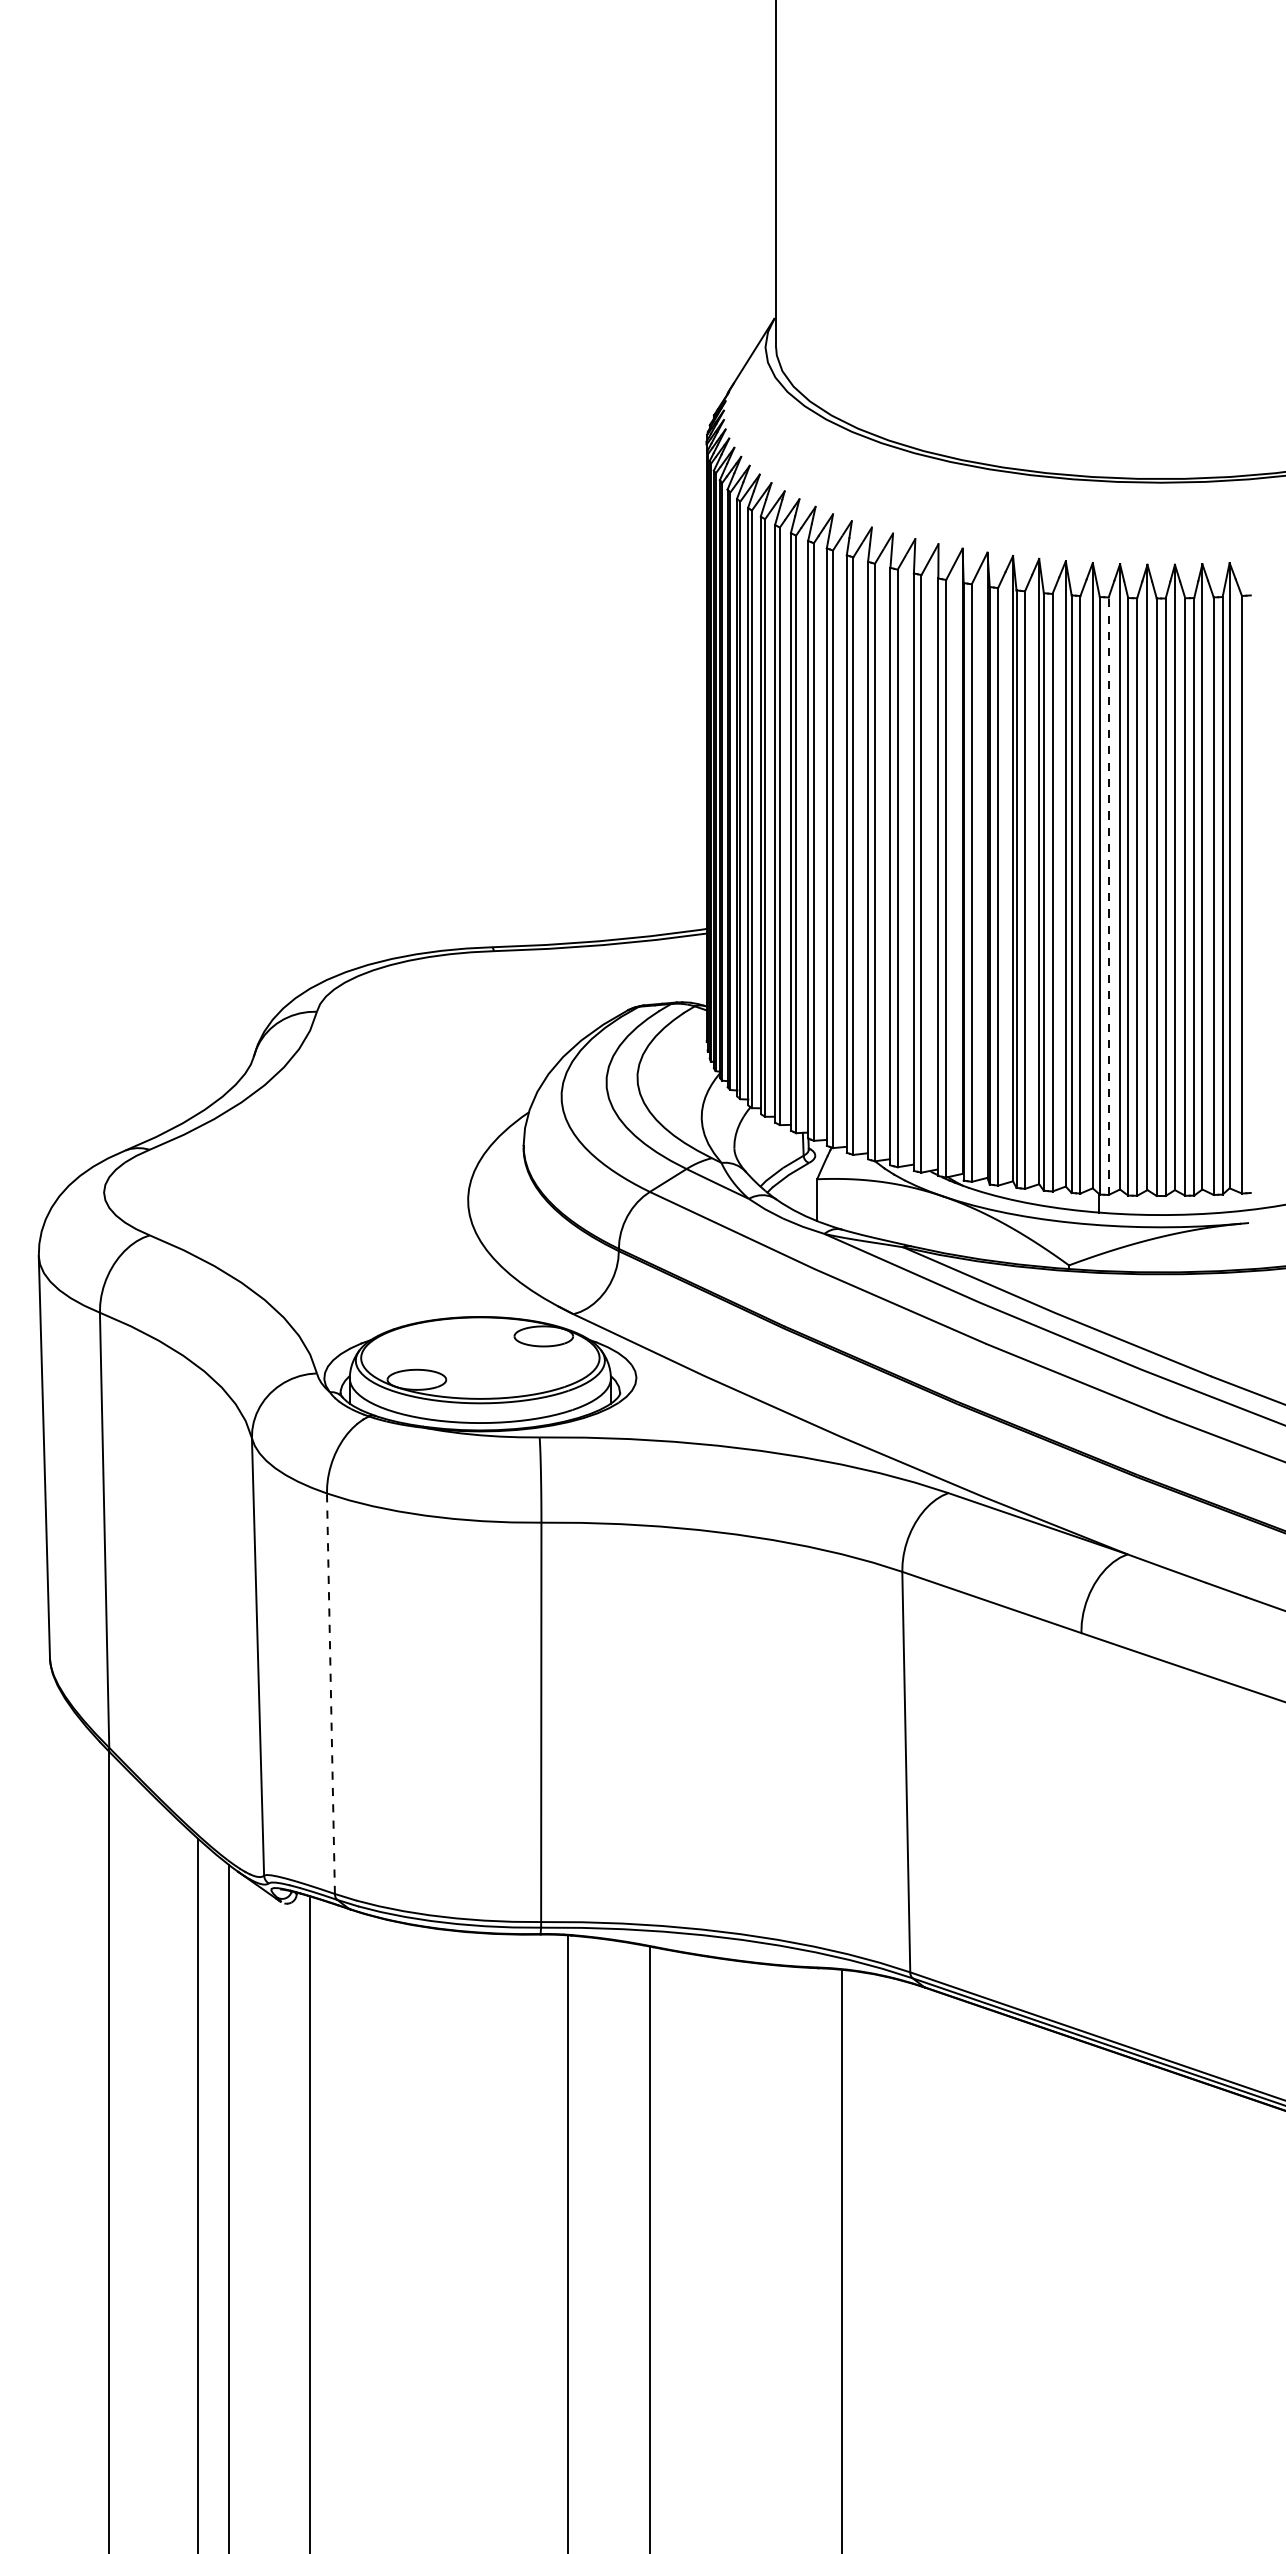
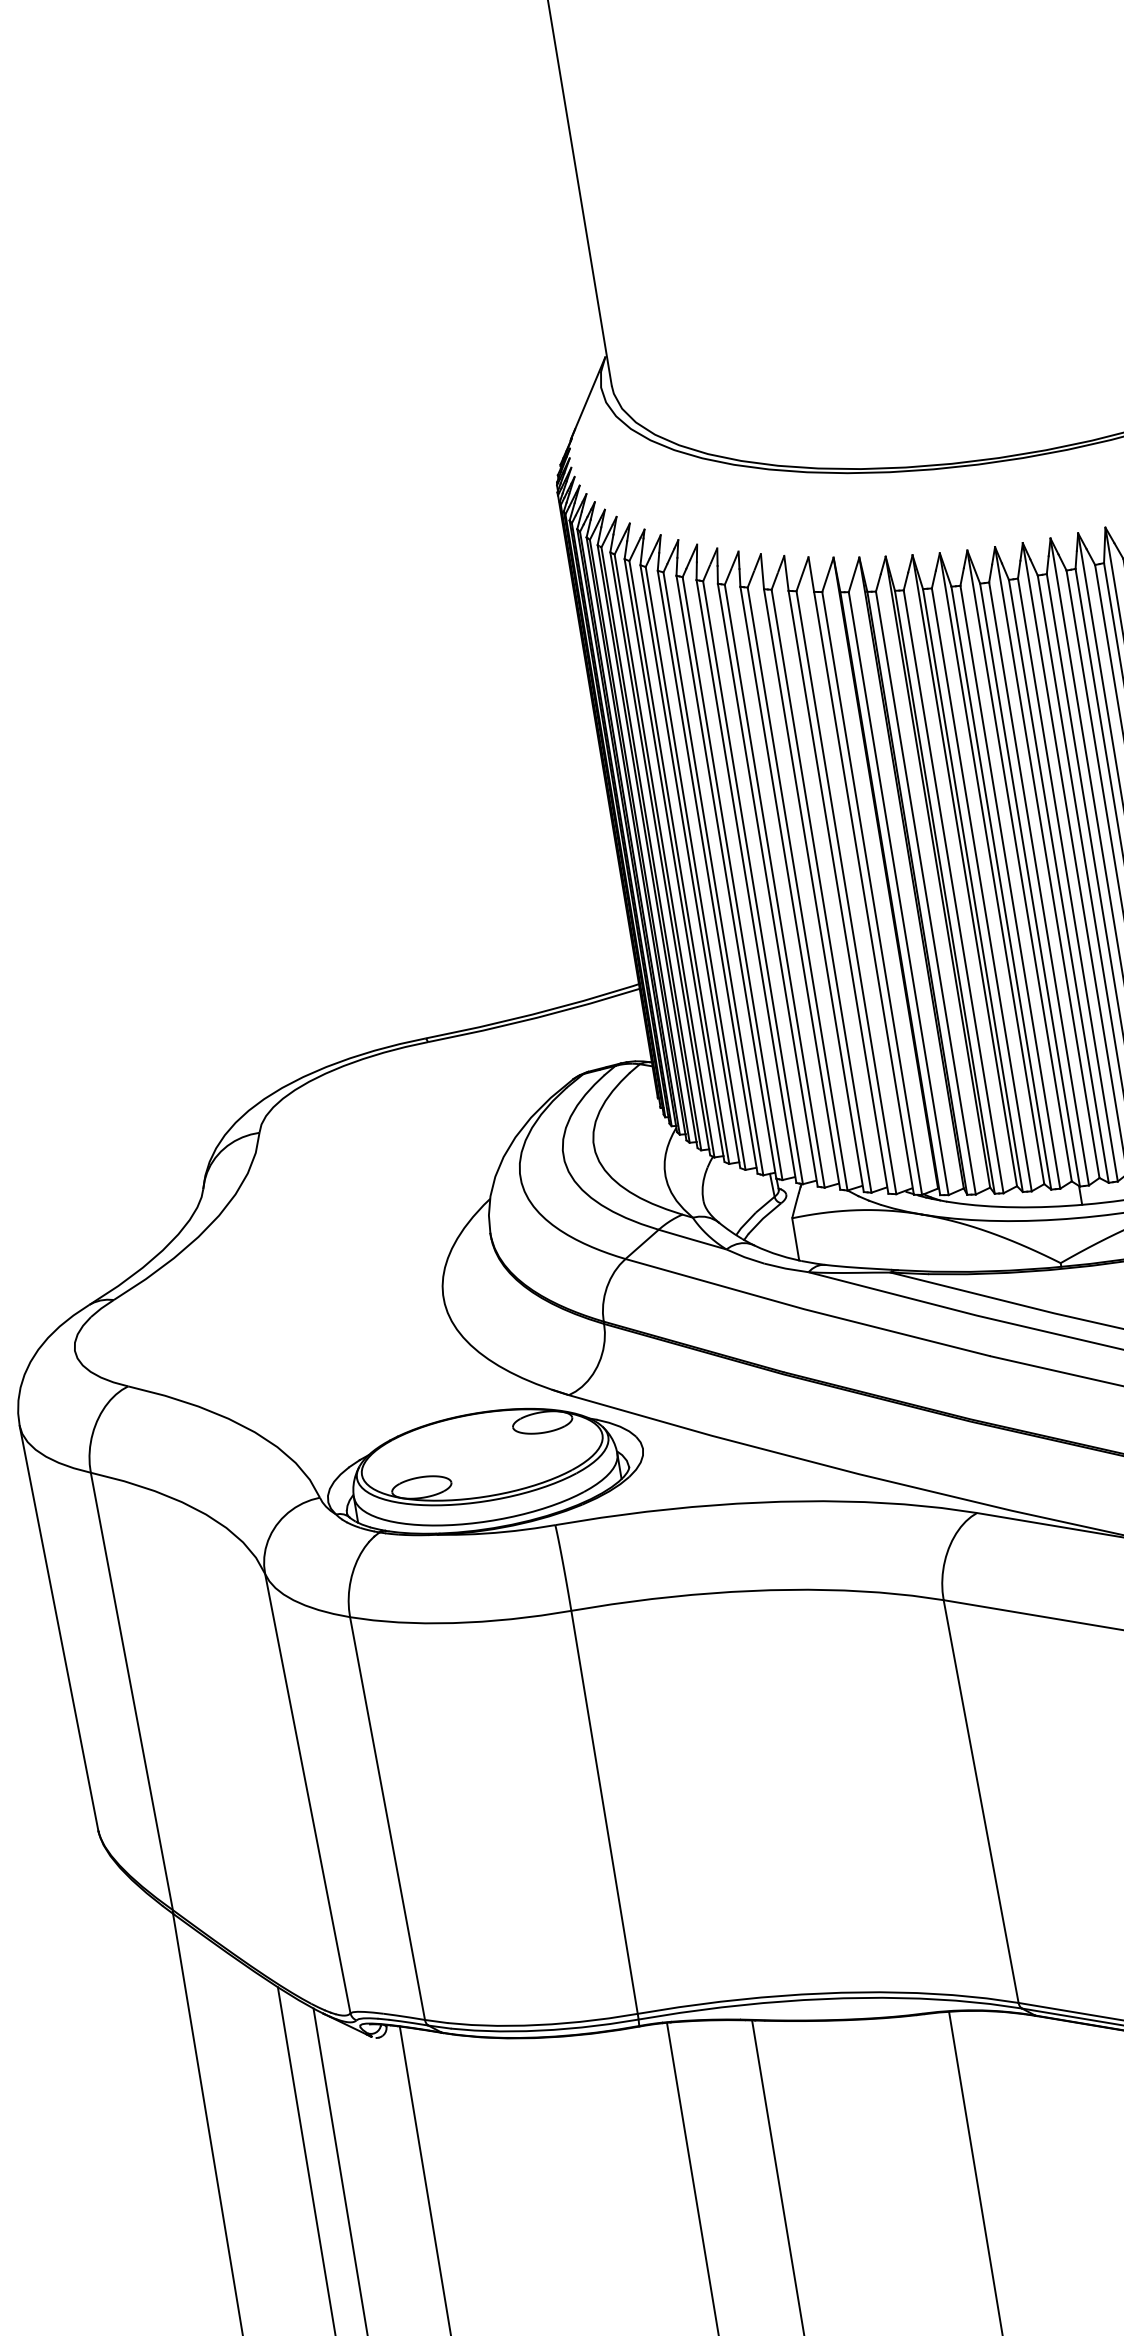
line: (1108, 896) -> (1038, 884), dashed -> solid
line: (330, 1693) -> (387, 1818), dashed -> solid

